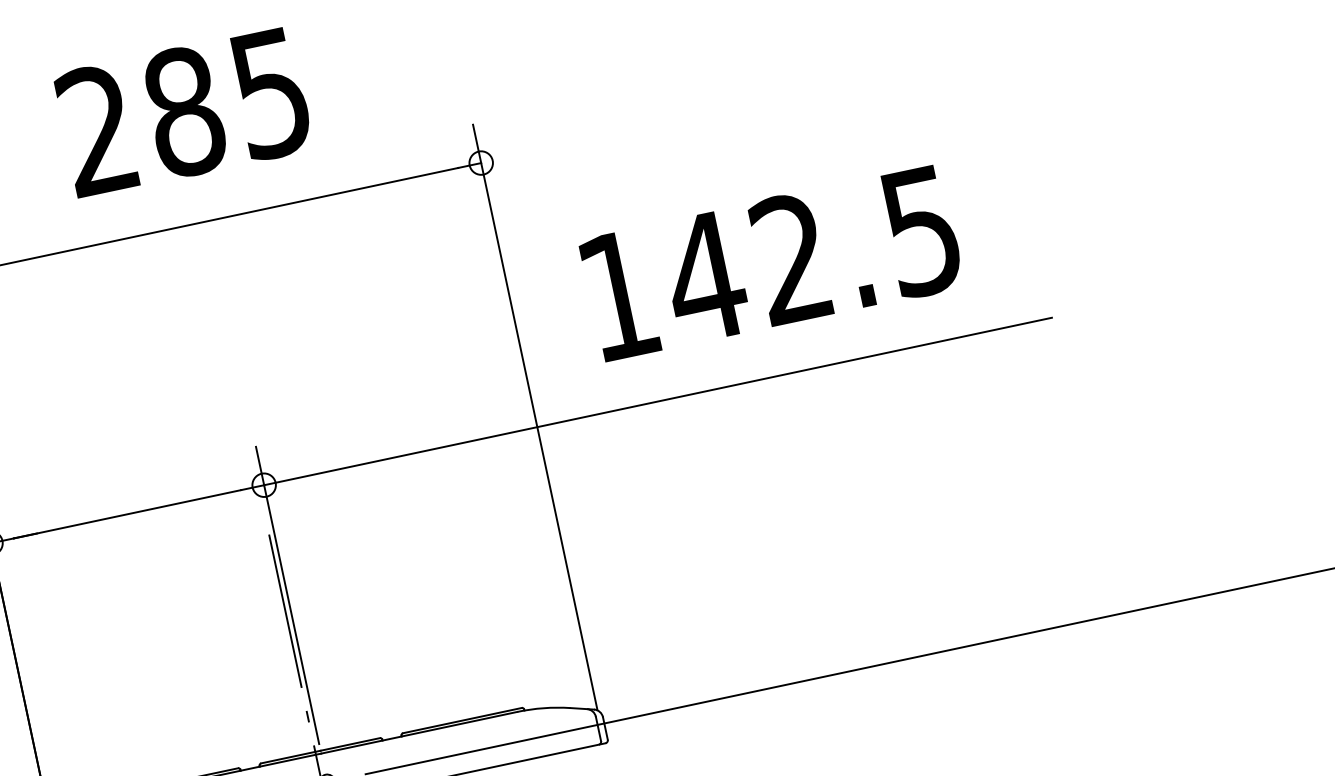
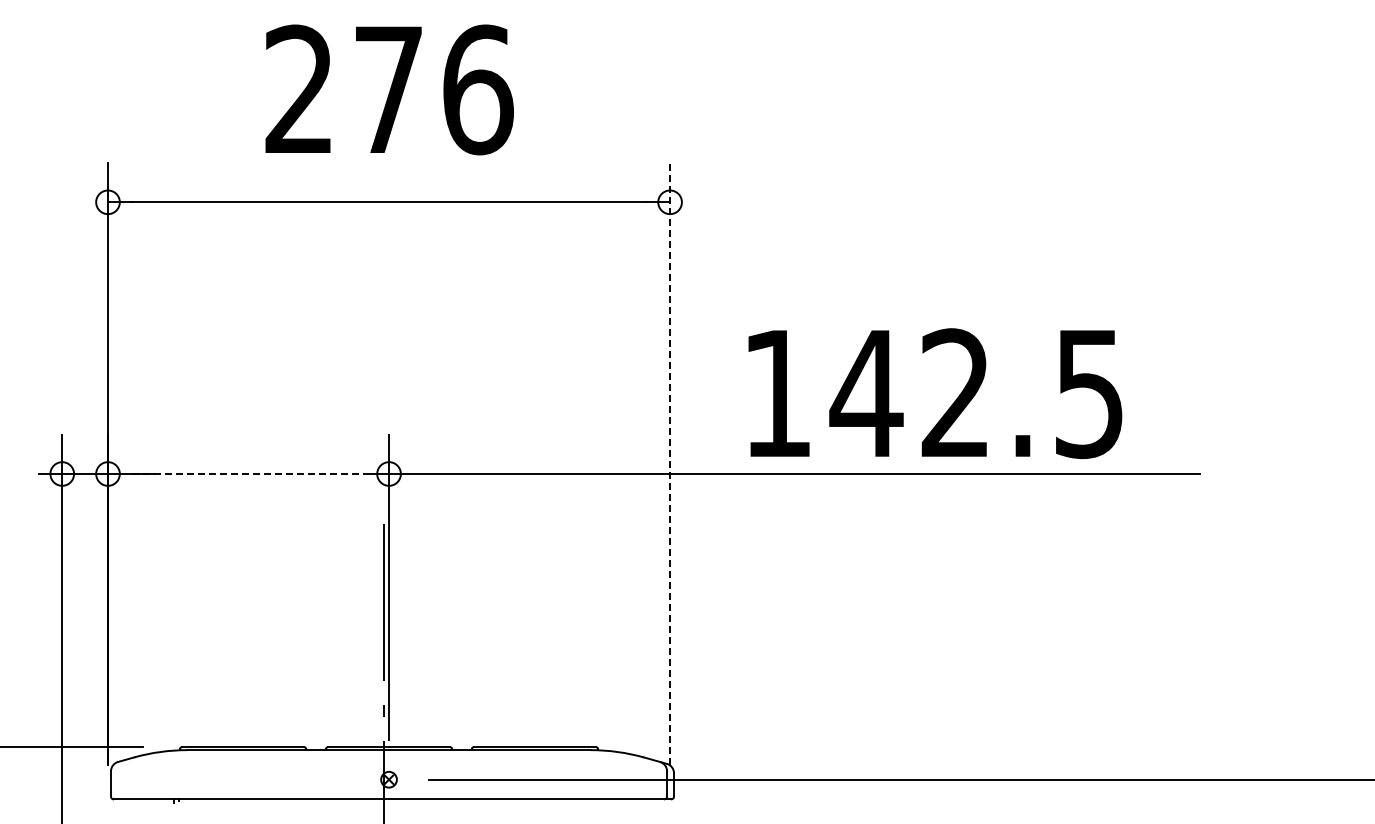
text: (227, 102) -> (433, 89), 285 -> 276
text: (772, 262) -> (935, 393), moved
line: (535, 416) -> (670, 463), solid -> dashed
line: (127, 514) -> (248, 474), solid -> dashed

